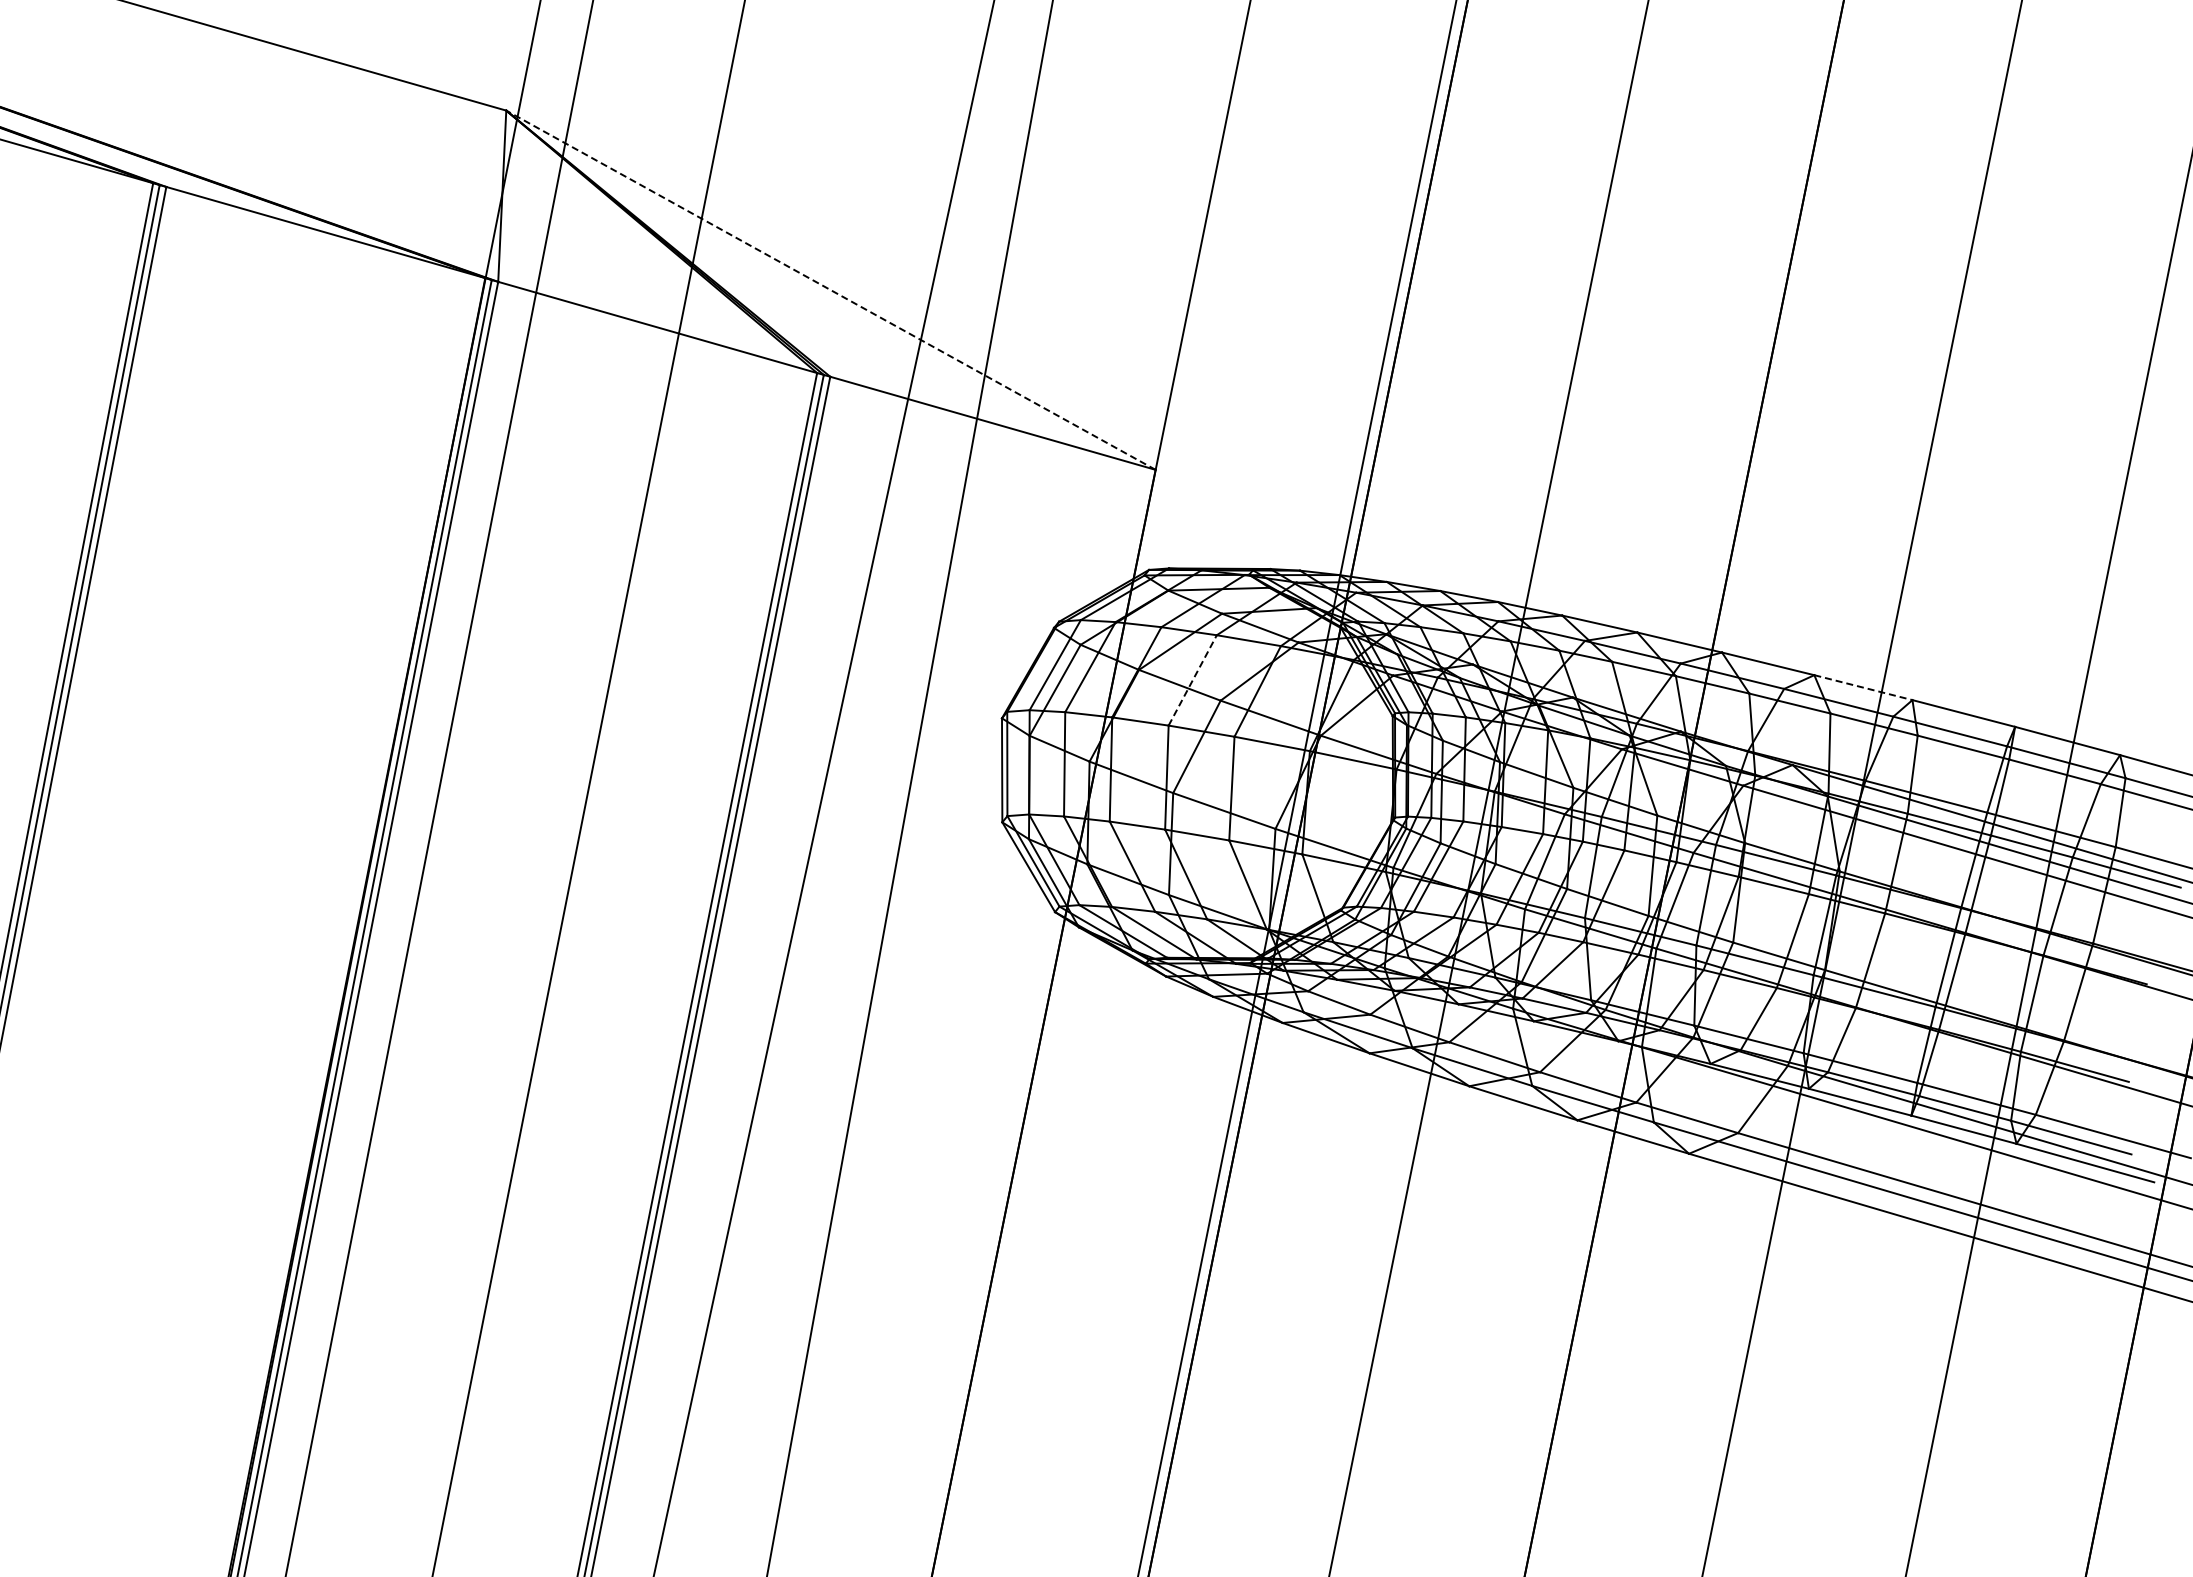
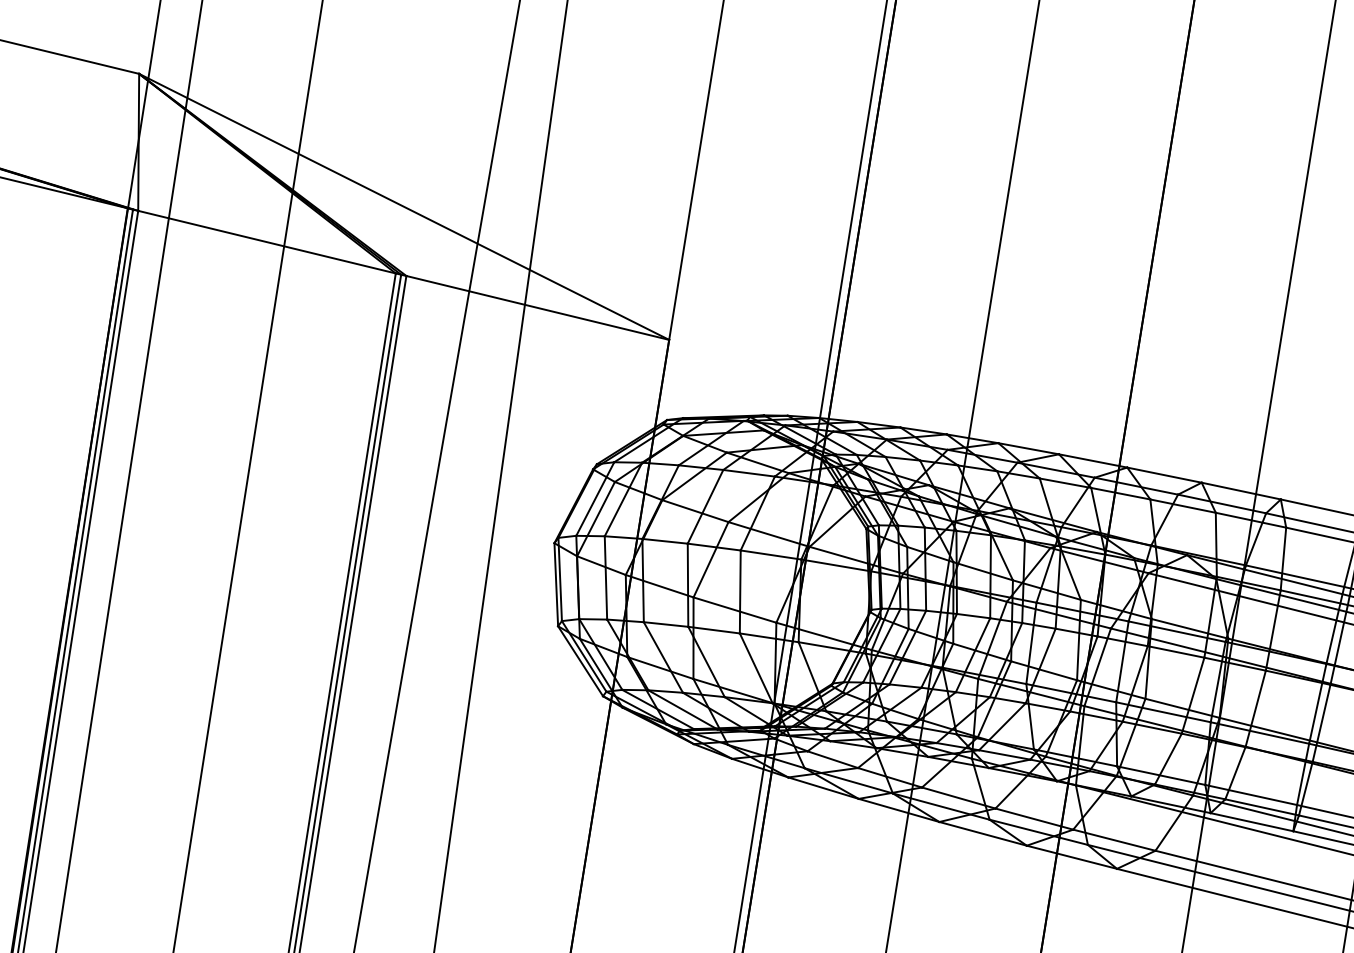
line: (830, 290) -> (403, 207), dashed -> solid
line: (1192, 679) -> (705, 506), dashed -> solid
line: (1863, 687) -> (1241, 490), dashed -> solid

